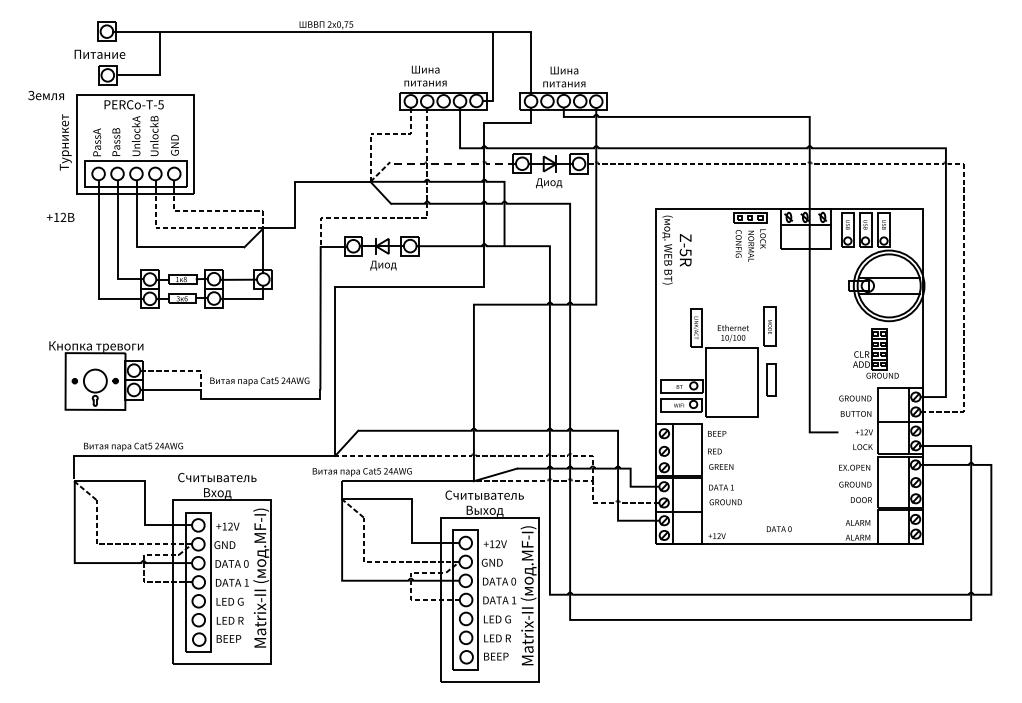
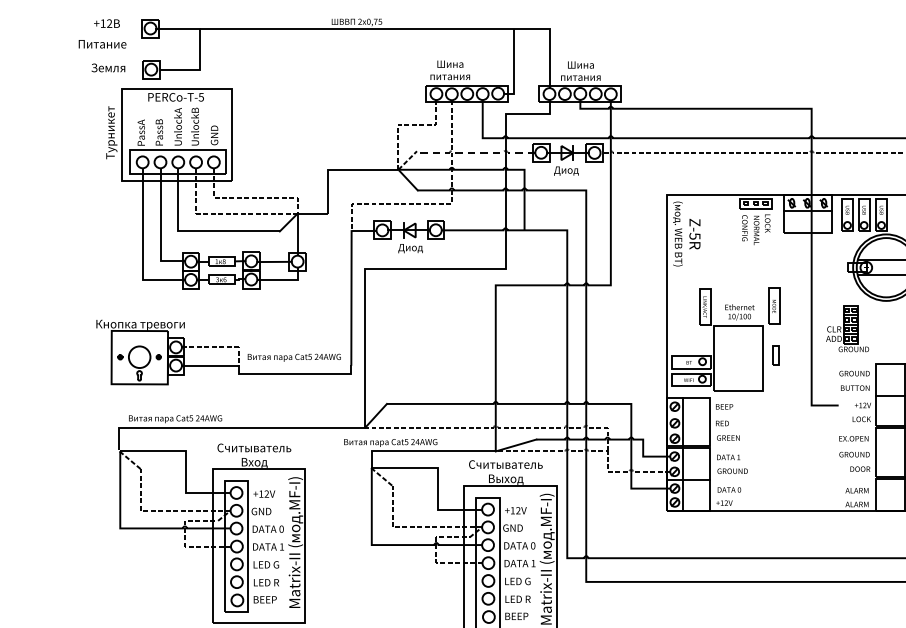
text: (99, 53) -> (102, 43), moved
text: (45, 95) -> (107, 67), moved
text: (60, 216) -> (106, 22), moved
part: (875, 353) -> (847, 328), moved
part: (771, 378) -> (775, 354), size x0.62
text: (779, 528) -> (729, 489), moved

